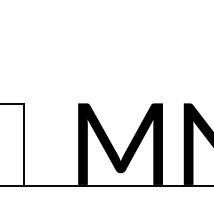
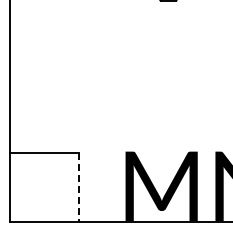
line: (23, 145) -> (79, 187), solid -> dashed

